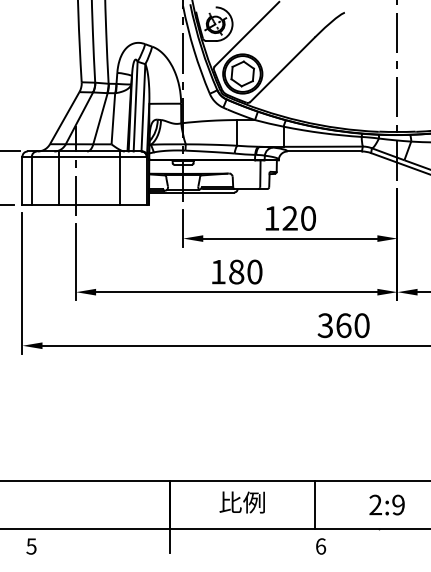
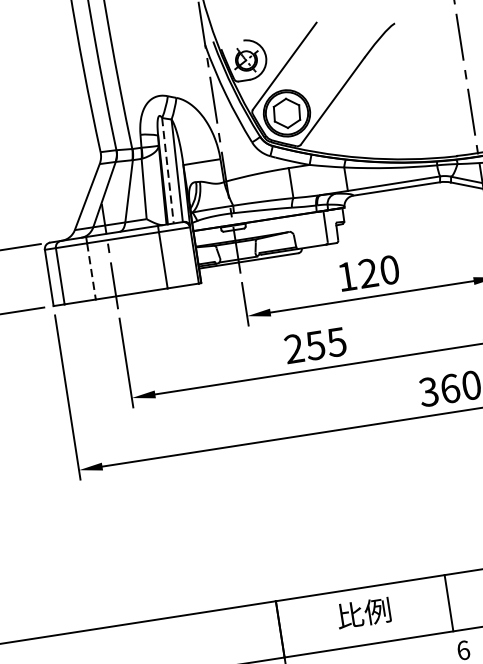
line: (135, 106) -> (167, 170), solid -> dashed
line: (58, 181) -> (91, 272), solid -> dashed
text: (236, 271) -> (315, 344), 180 -> 255

